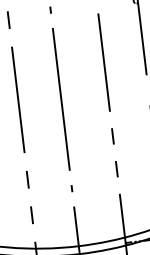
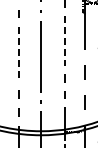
line: (103, 63) -> (64, 41), solid -> dashed
line: (18, 99) -> (19, 54), solid -> dashed

